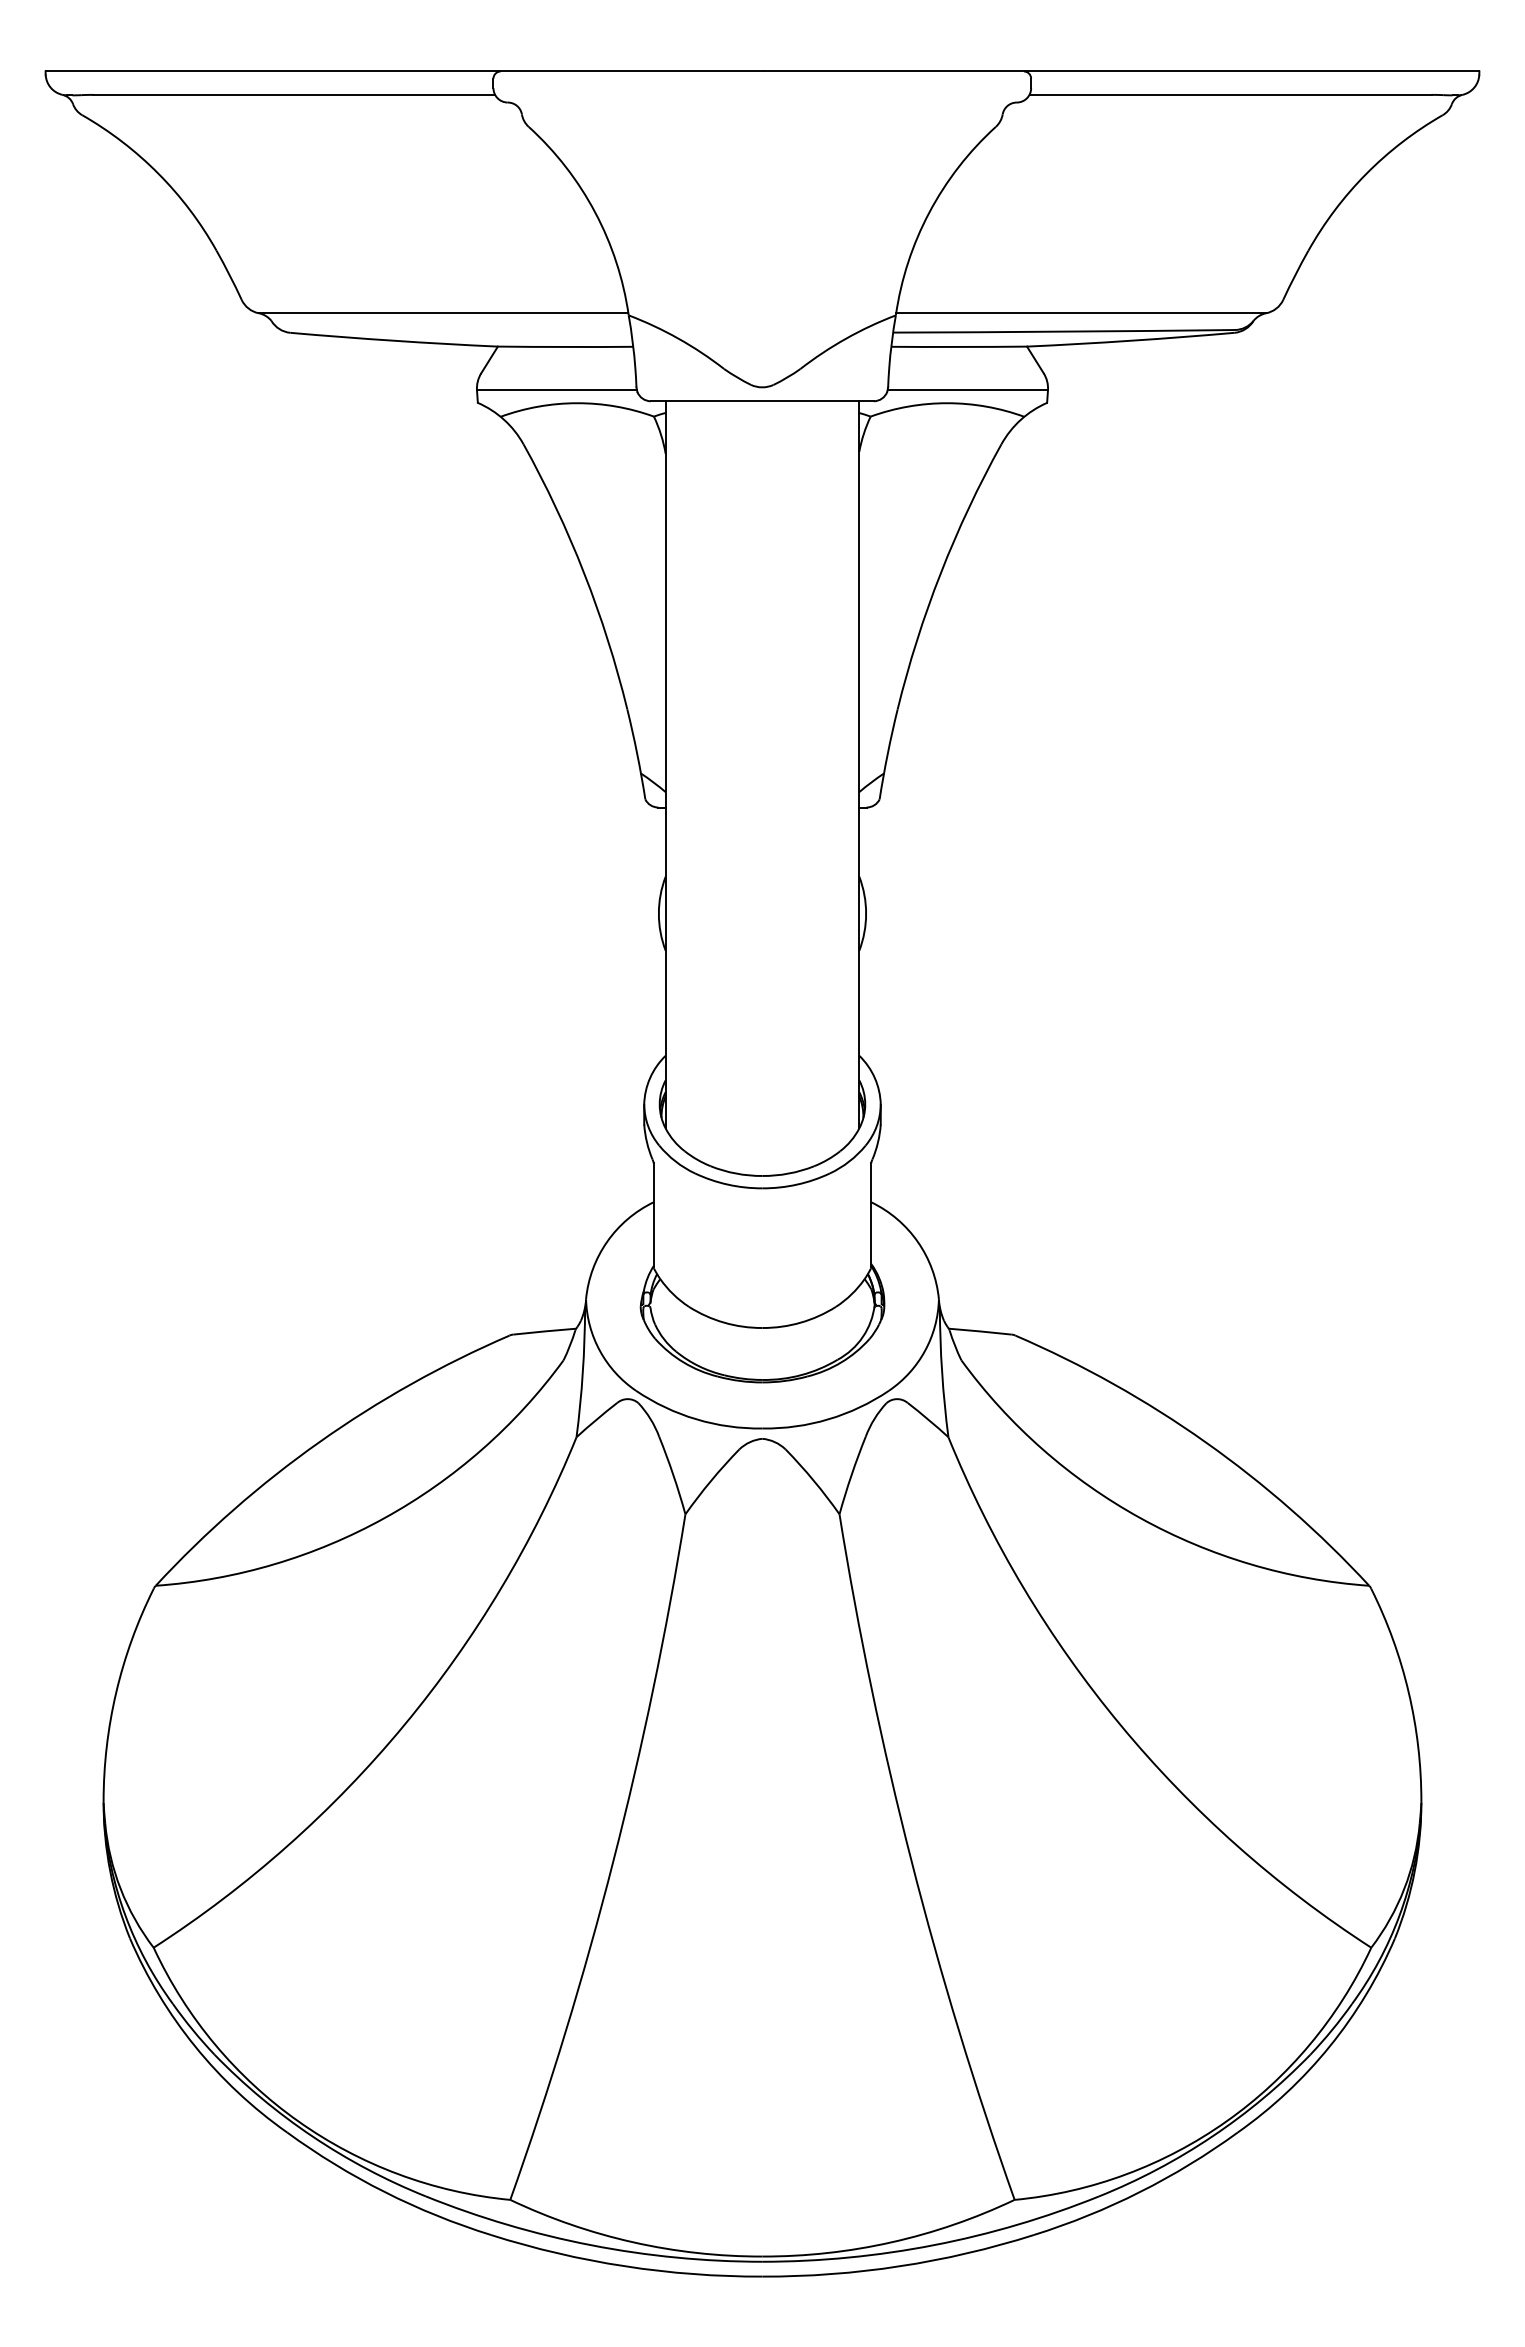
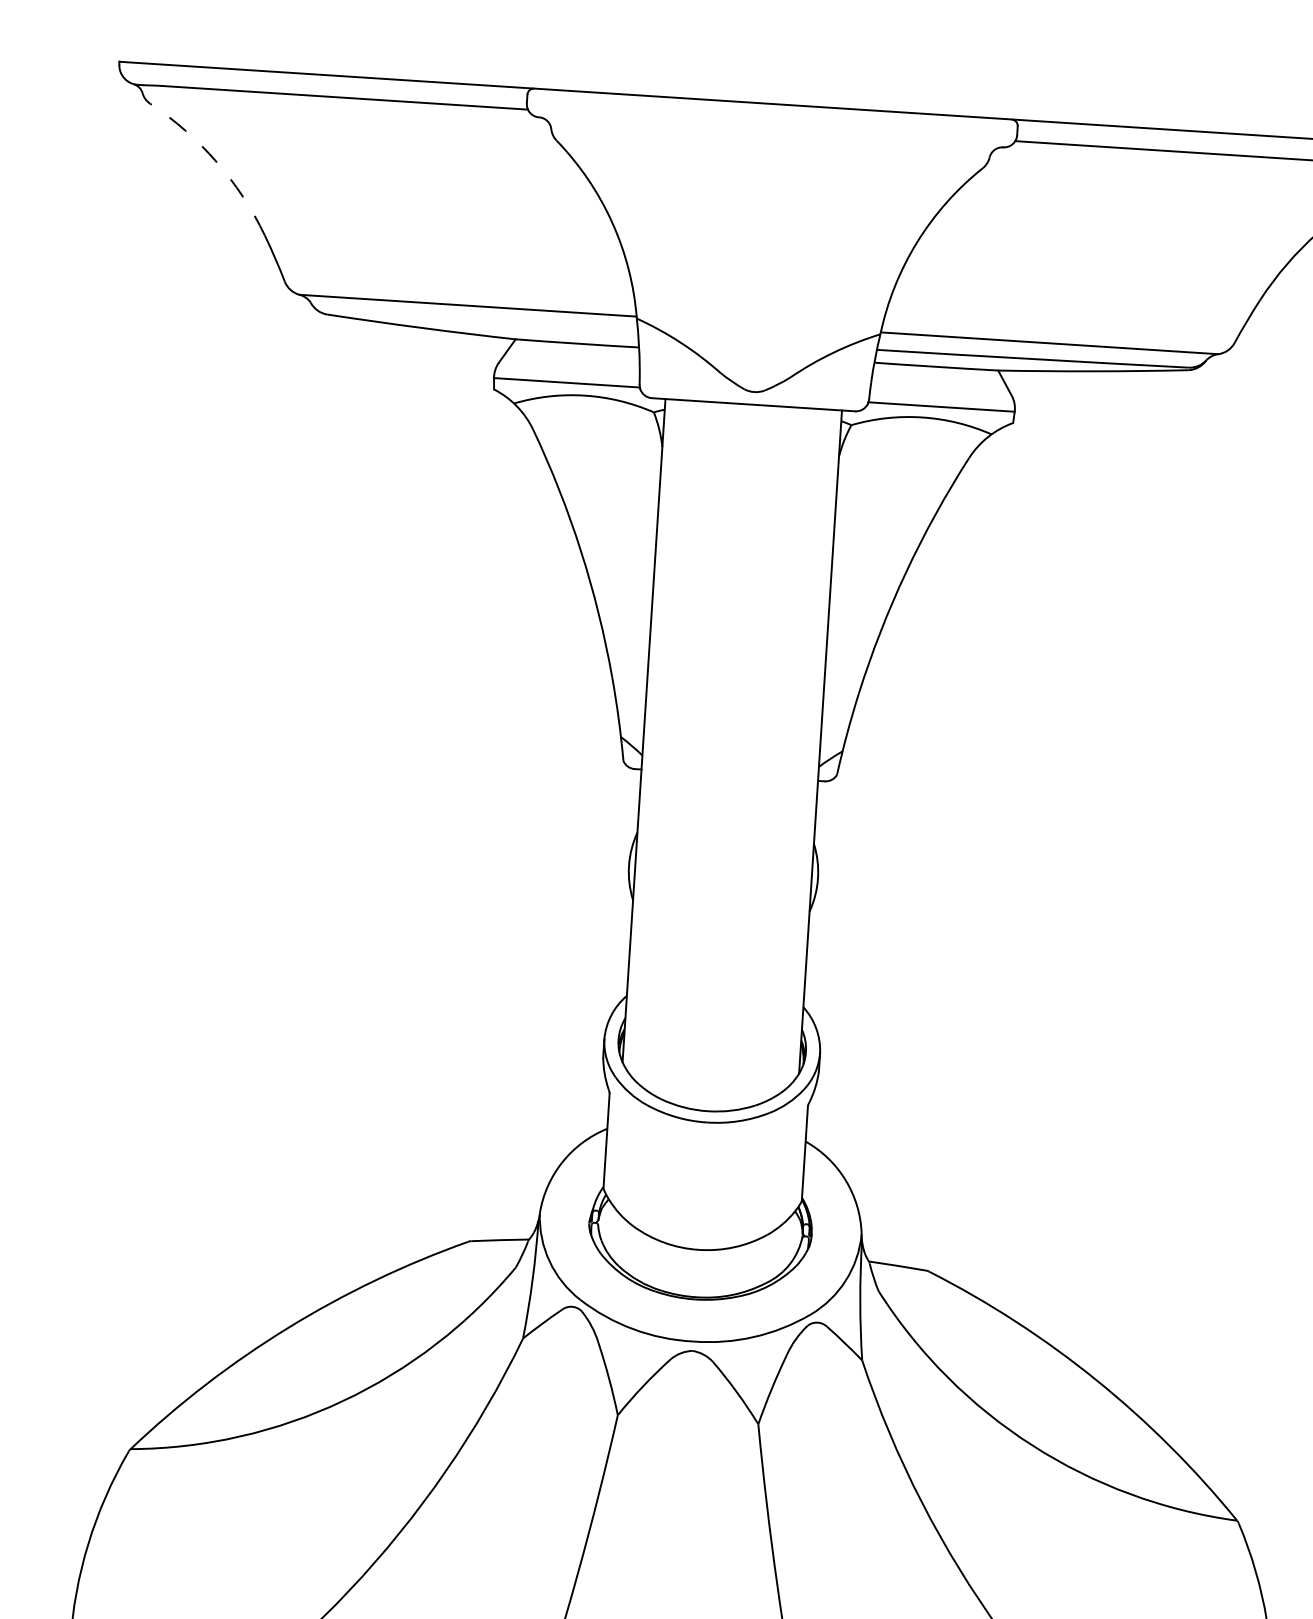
arc: (158, 173) -> (216, 161), solid -> dashed

